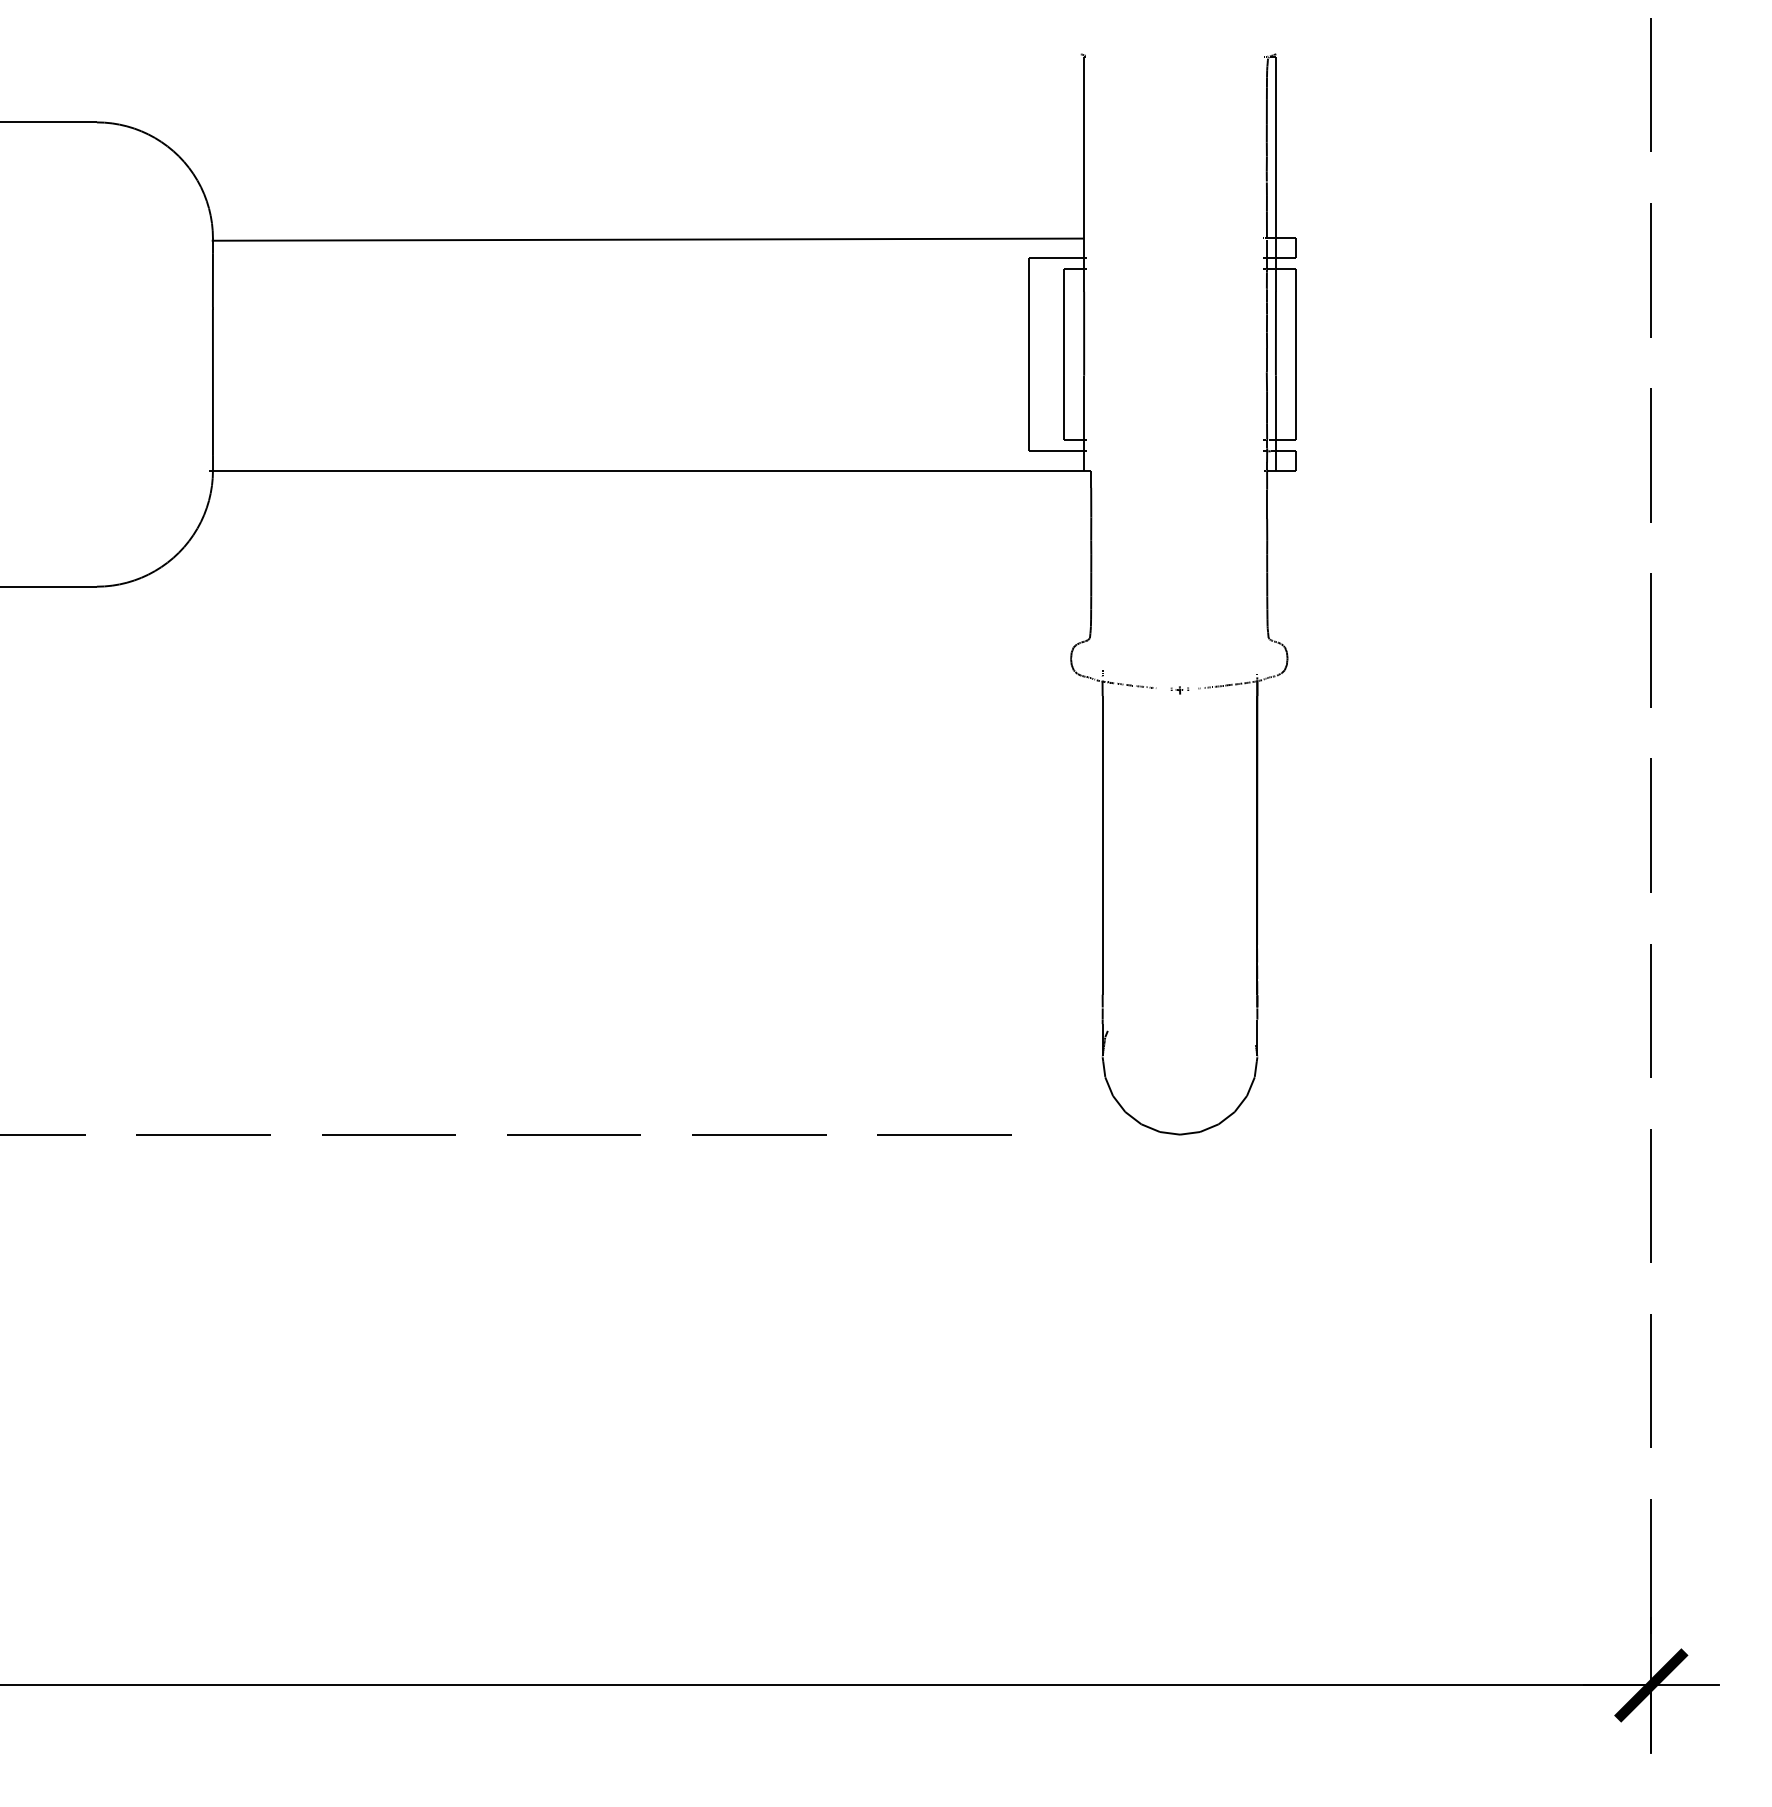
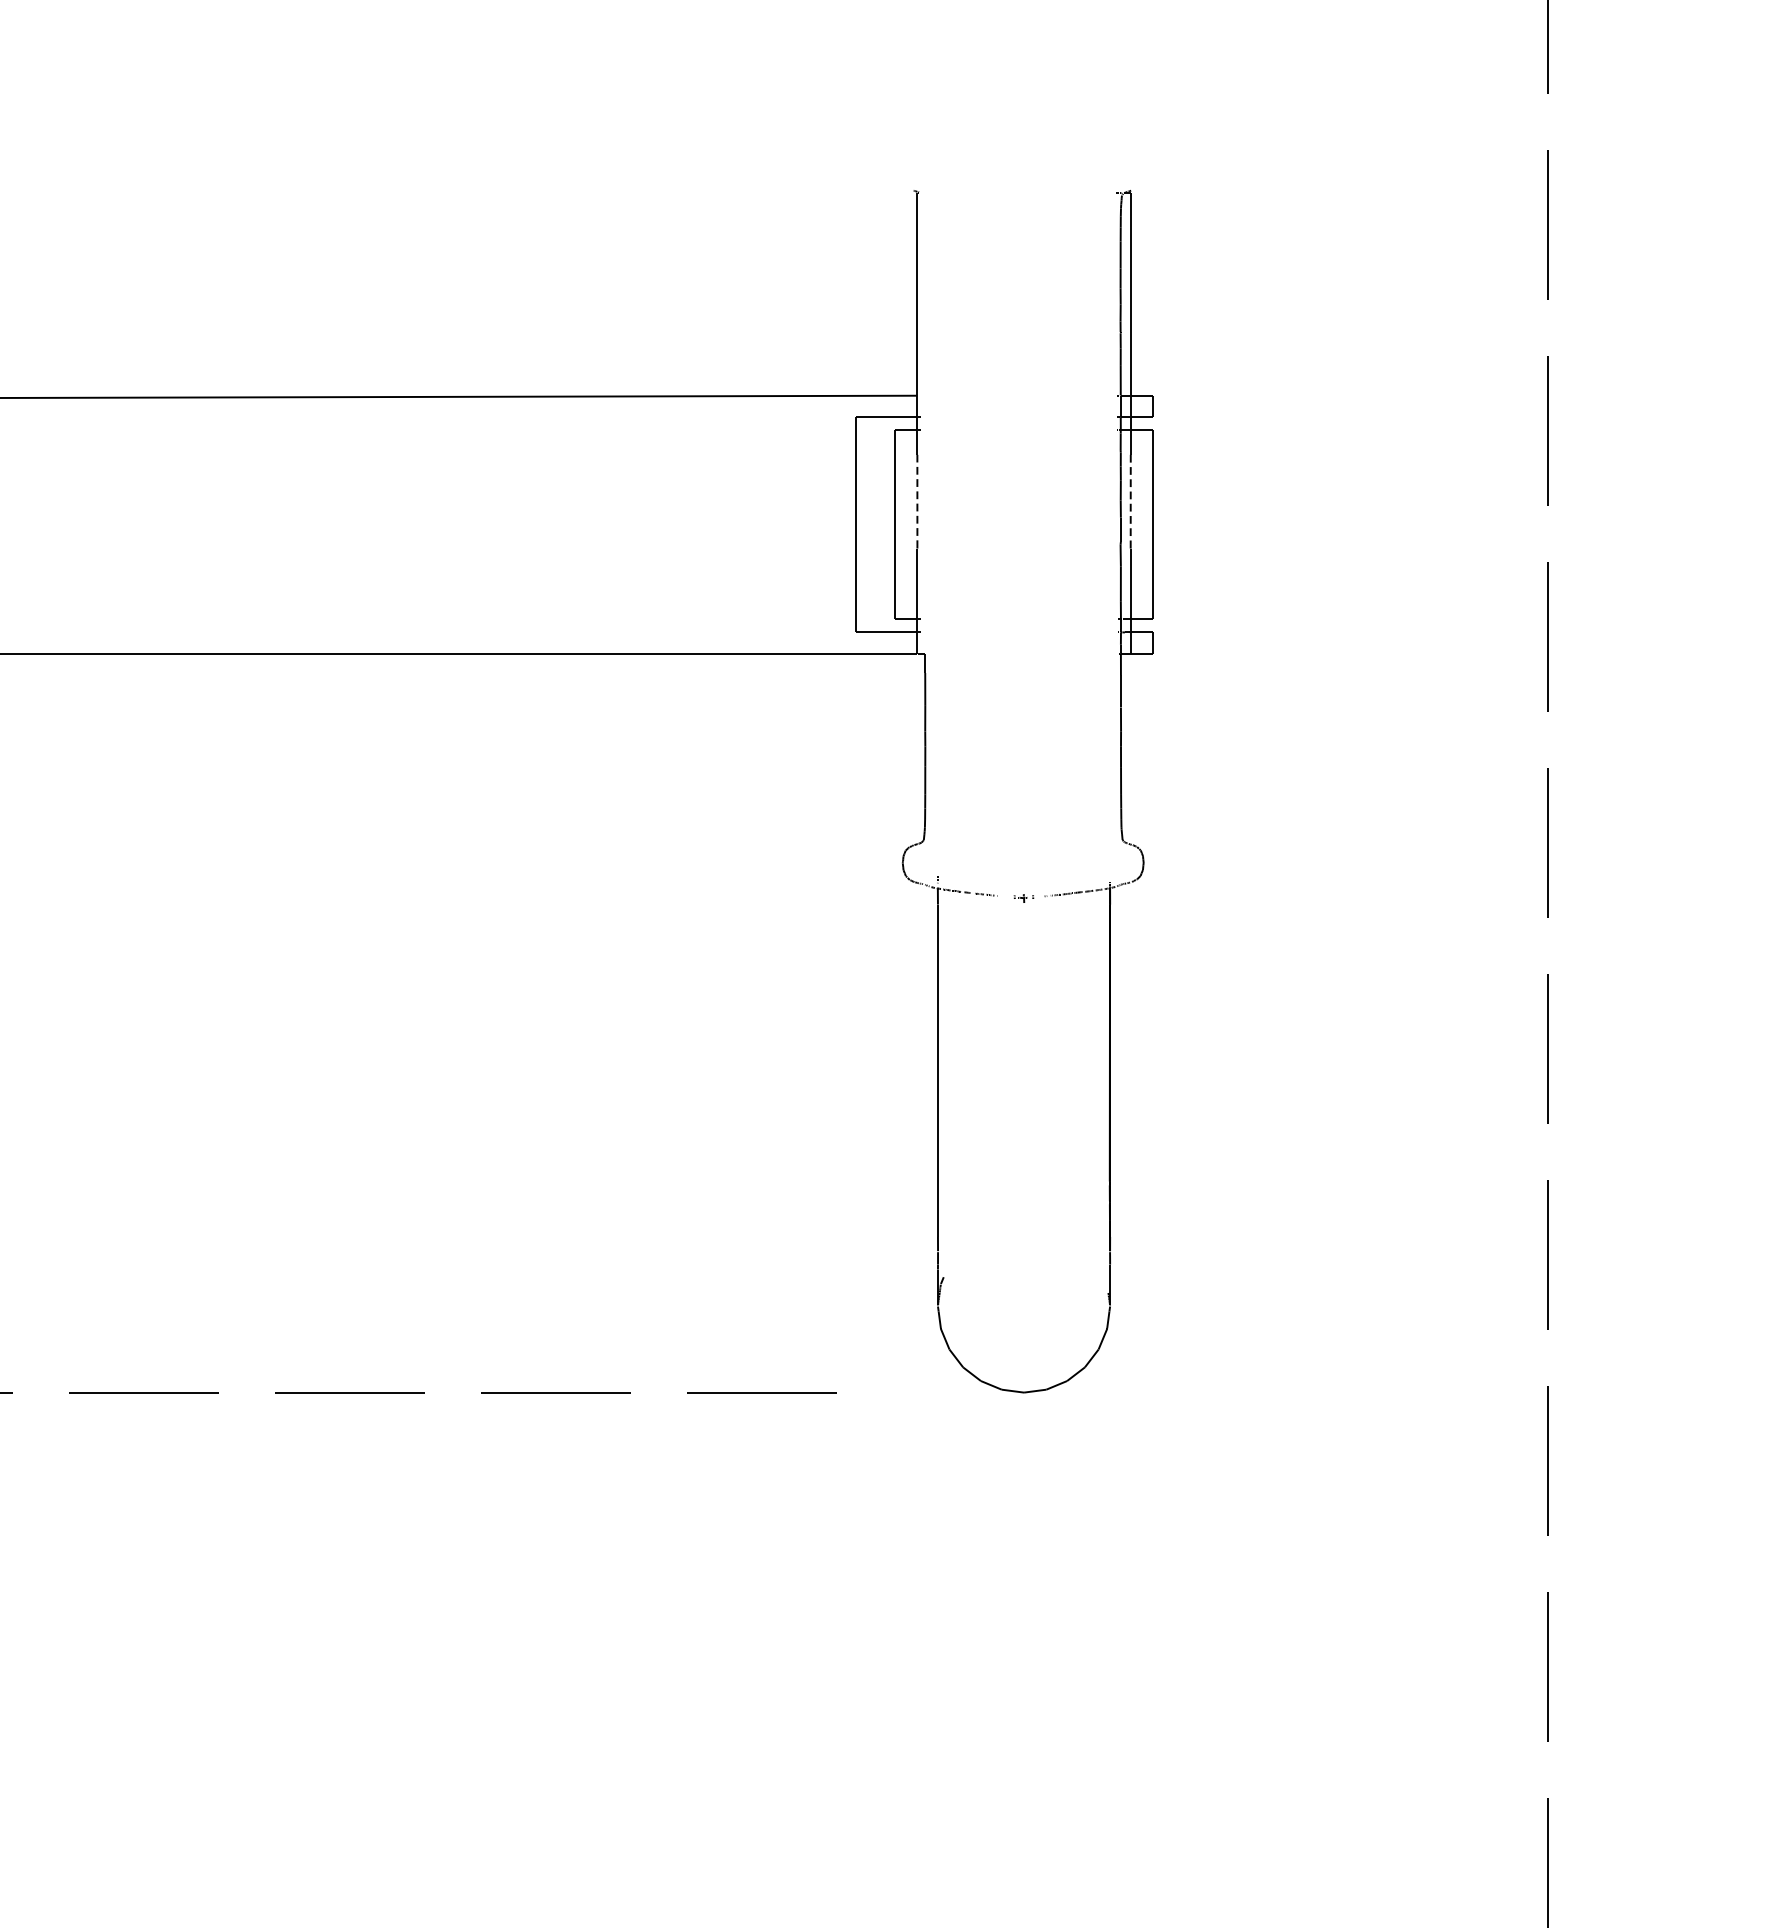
line: (1084, 333) -> (917, 501), solid -> dashed
line: (1275, 333) -> (1130, 501), solid -> dashed

